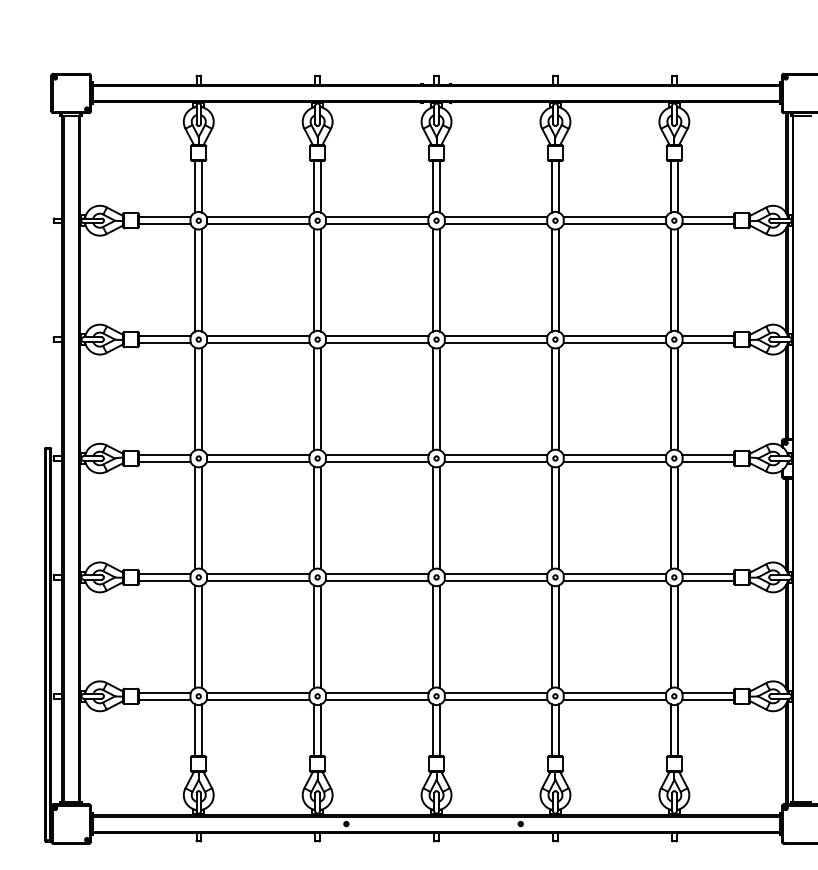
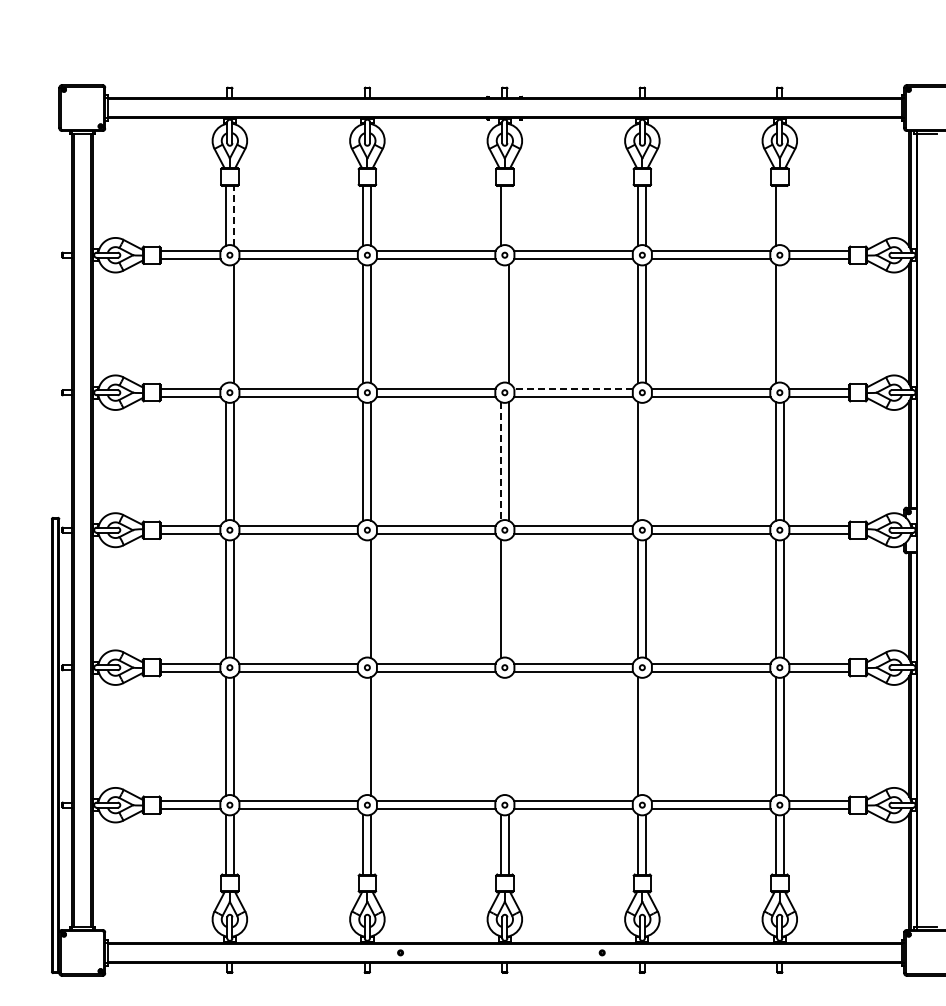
line: (201, 186) -> (233, 215), solid -> dashed
line: (439, 186) -> (508, 215), removed
line: (677, 186) -> (783, 215), removed
line: (194, 279) -> (225, 323), removed
line: (432, 279) -> (500, 323), removed
line: (677, 279) -> (783, 323), removed
line: (495, 335) -> (573, 388), solid -> dashed
line: (432, 399) -> (500, 461), solid -> dashed
line: (559, 399) -> (646, 461), removed
line: (314, 517) -> (363, 598), removed
line: (439, 517) -> (508, 598), removed
line: (314, 636) -> (363, 736), removed
line: (432, 636) -> (500, 736), removed
line: (439, 636) -> (508, 736), removed
line: (559, 636) -> (646, 736), removed

